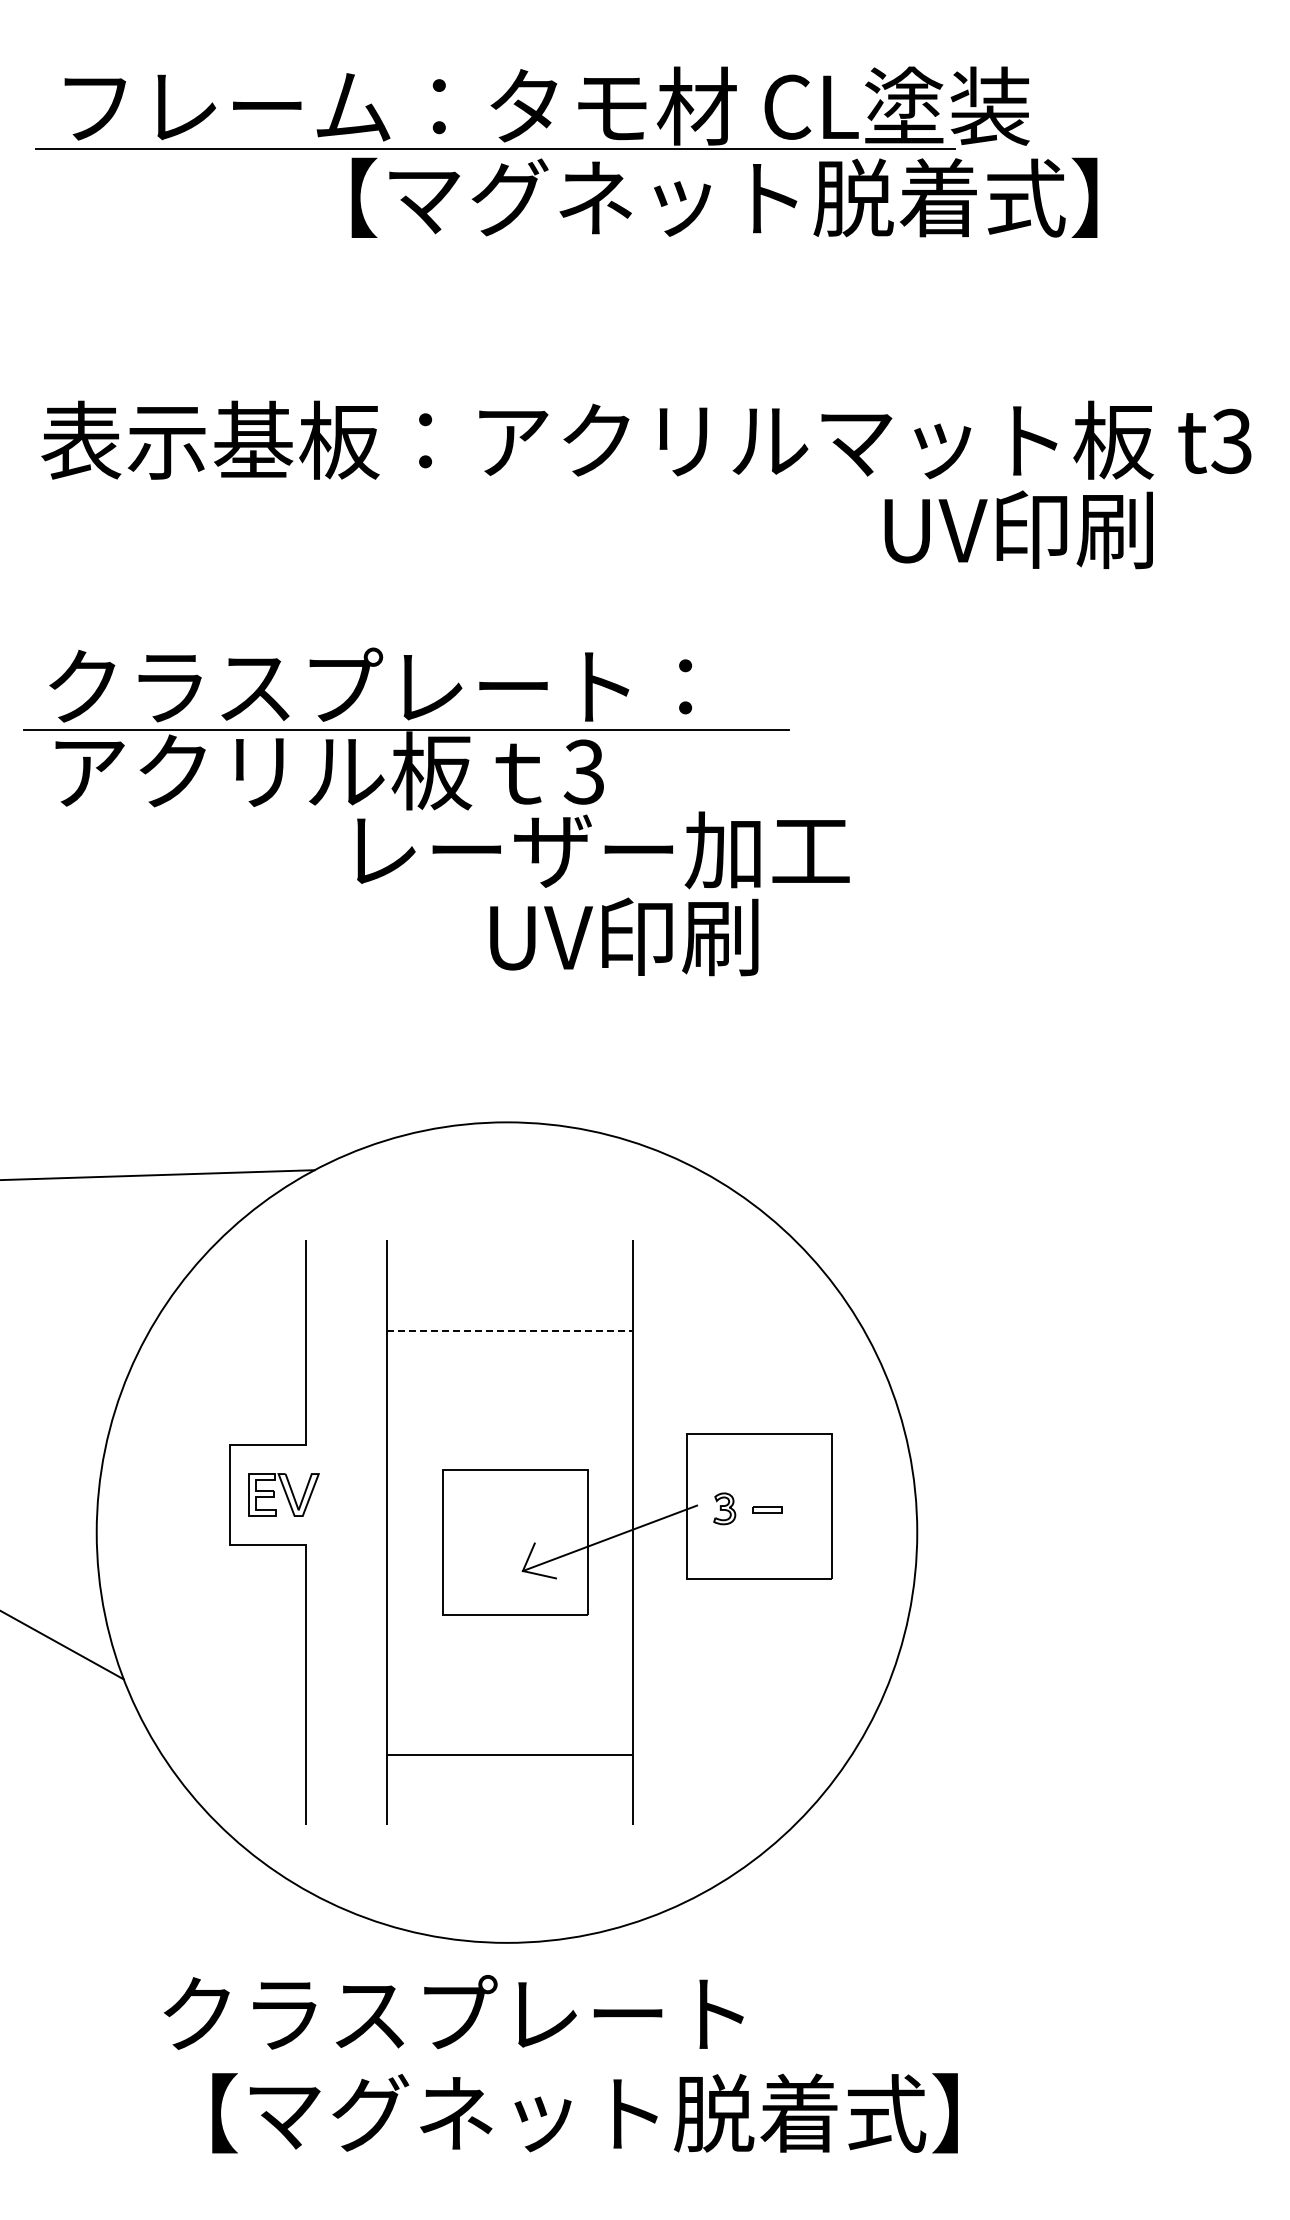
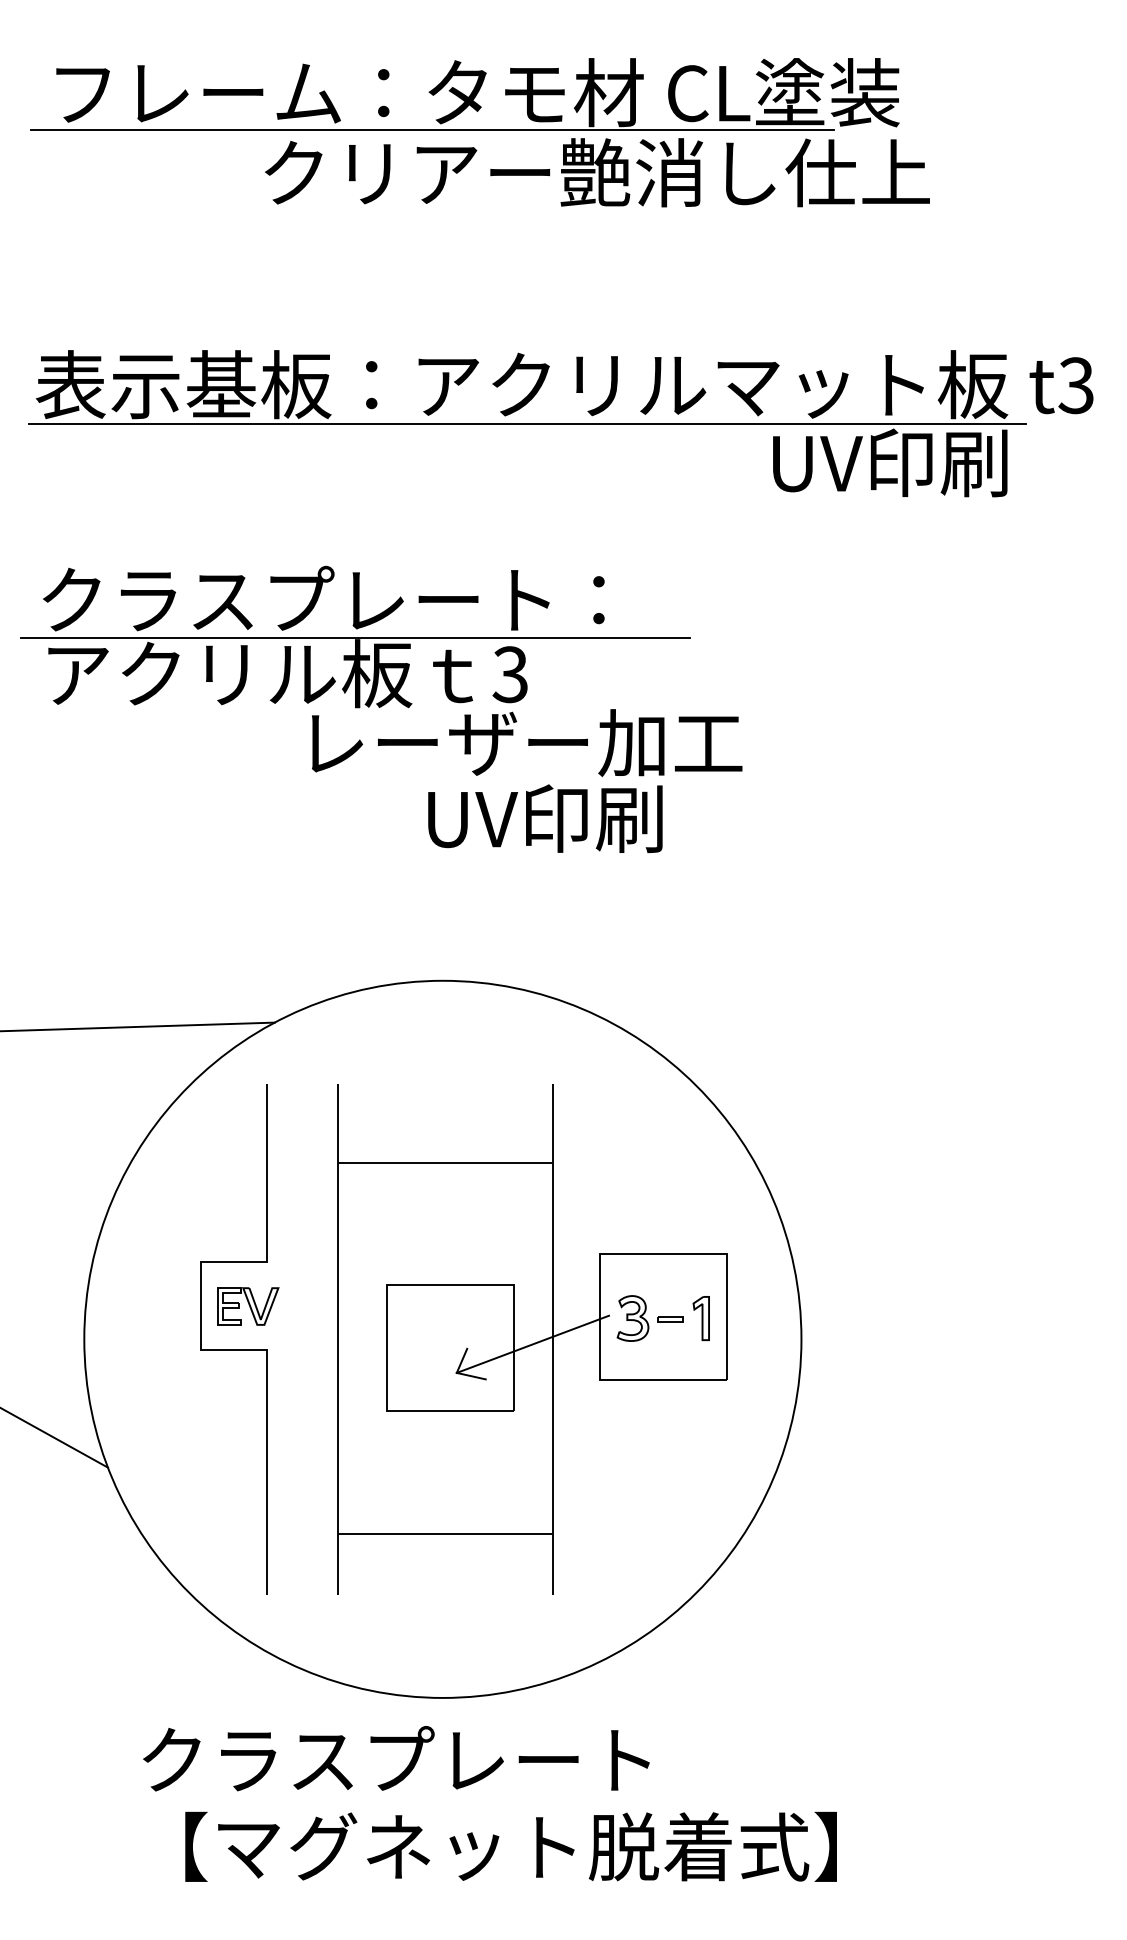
text: (700, 197) -> (612, 172), 【マグネット脱着式】 -> クリアー艶消し仕上
line: (603, 485) -> (527, 424), added
line: (510, 1331) -> (445, 1163), dashed -> solid
part: (724, 1508) -> (632, 1318), size x1.67
part: (802, 1508) -> (701, 1318), added

